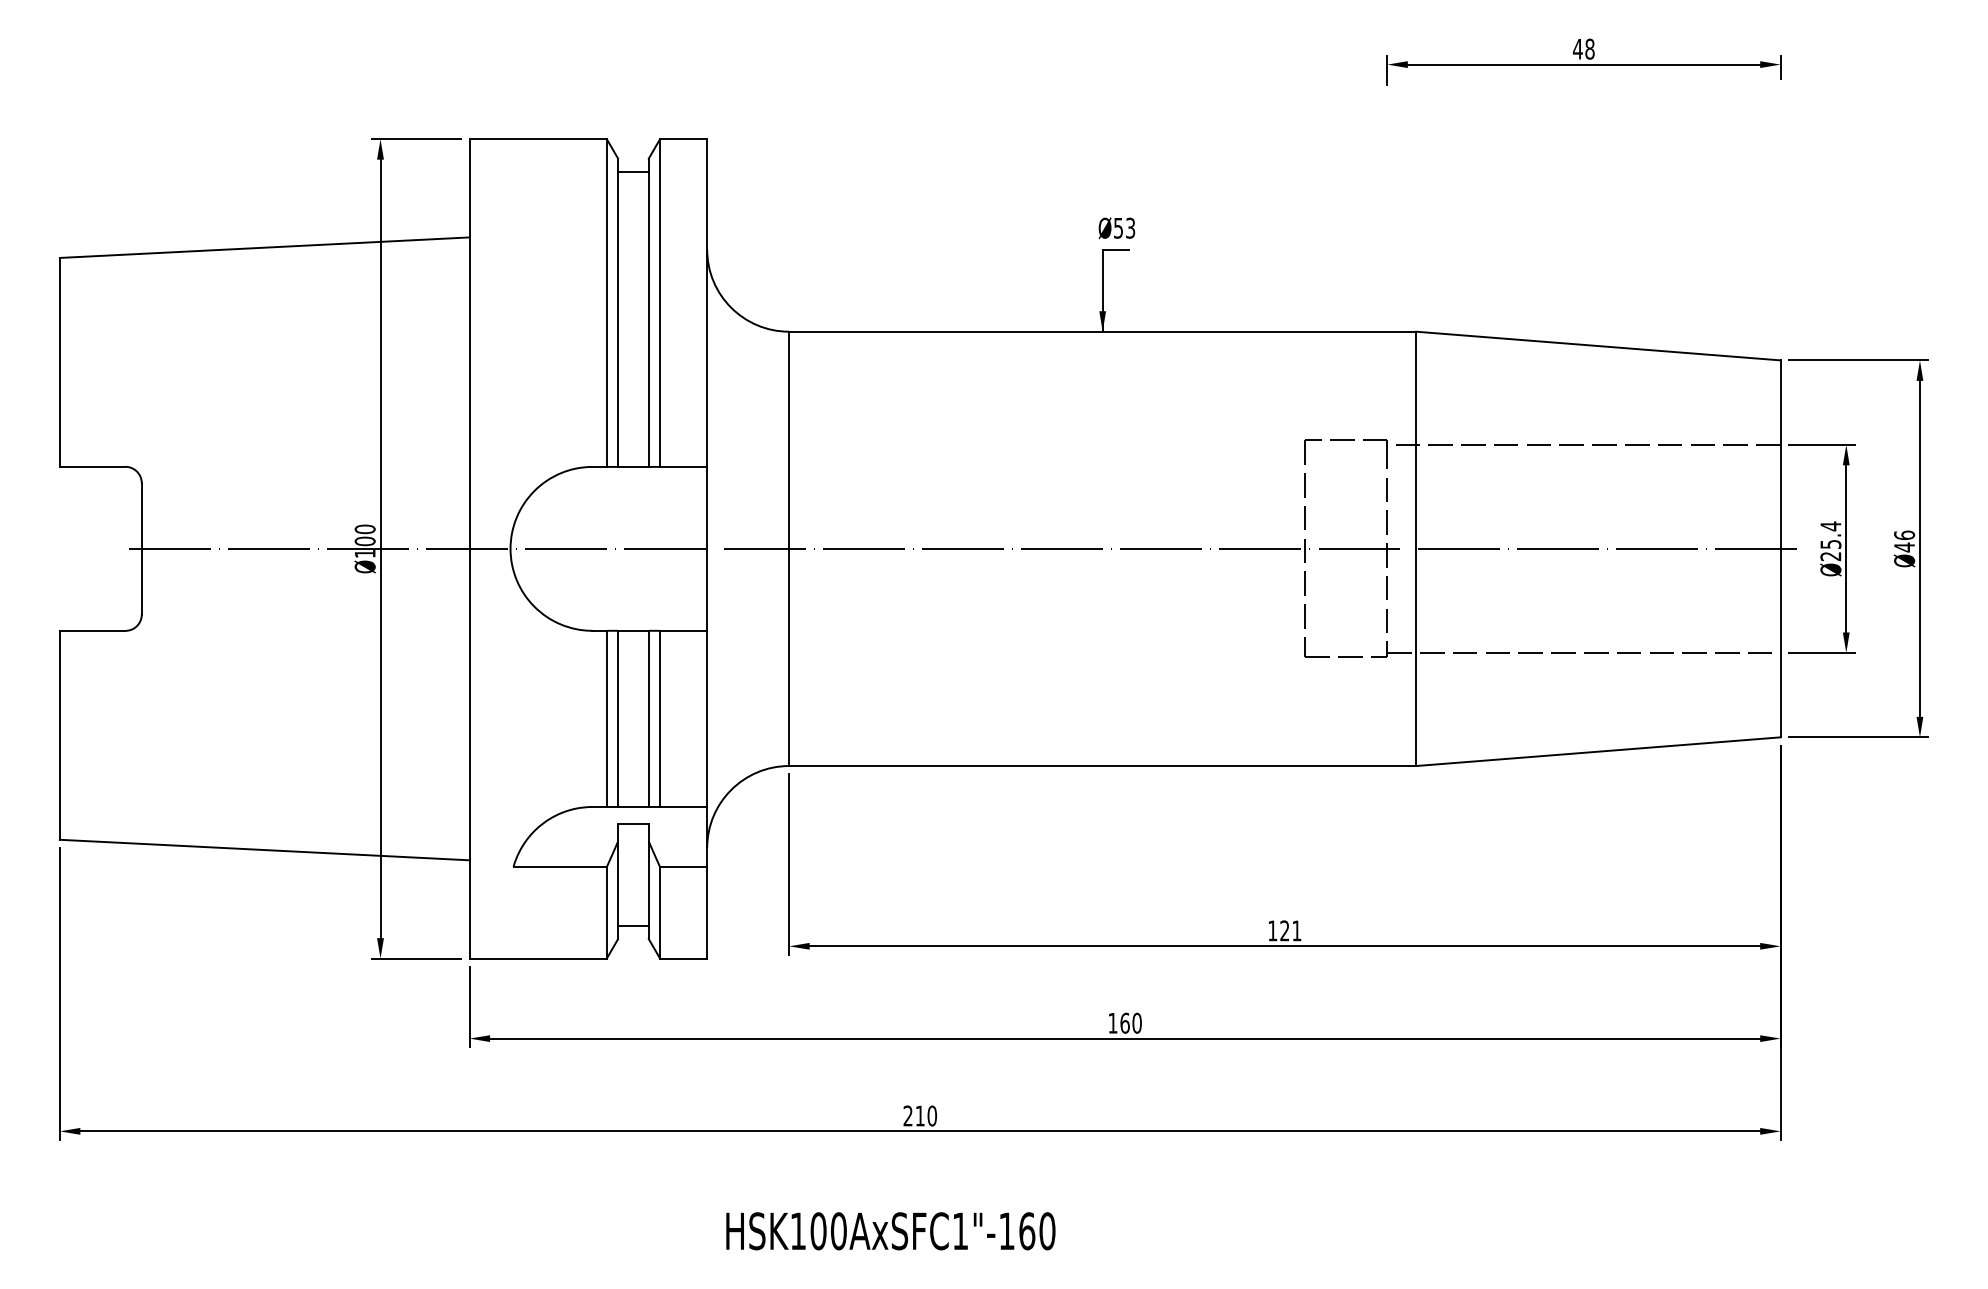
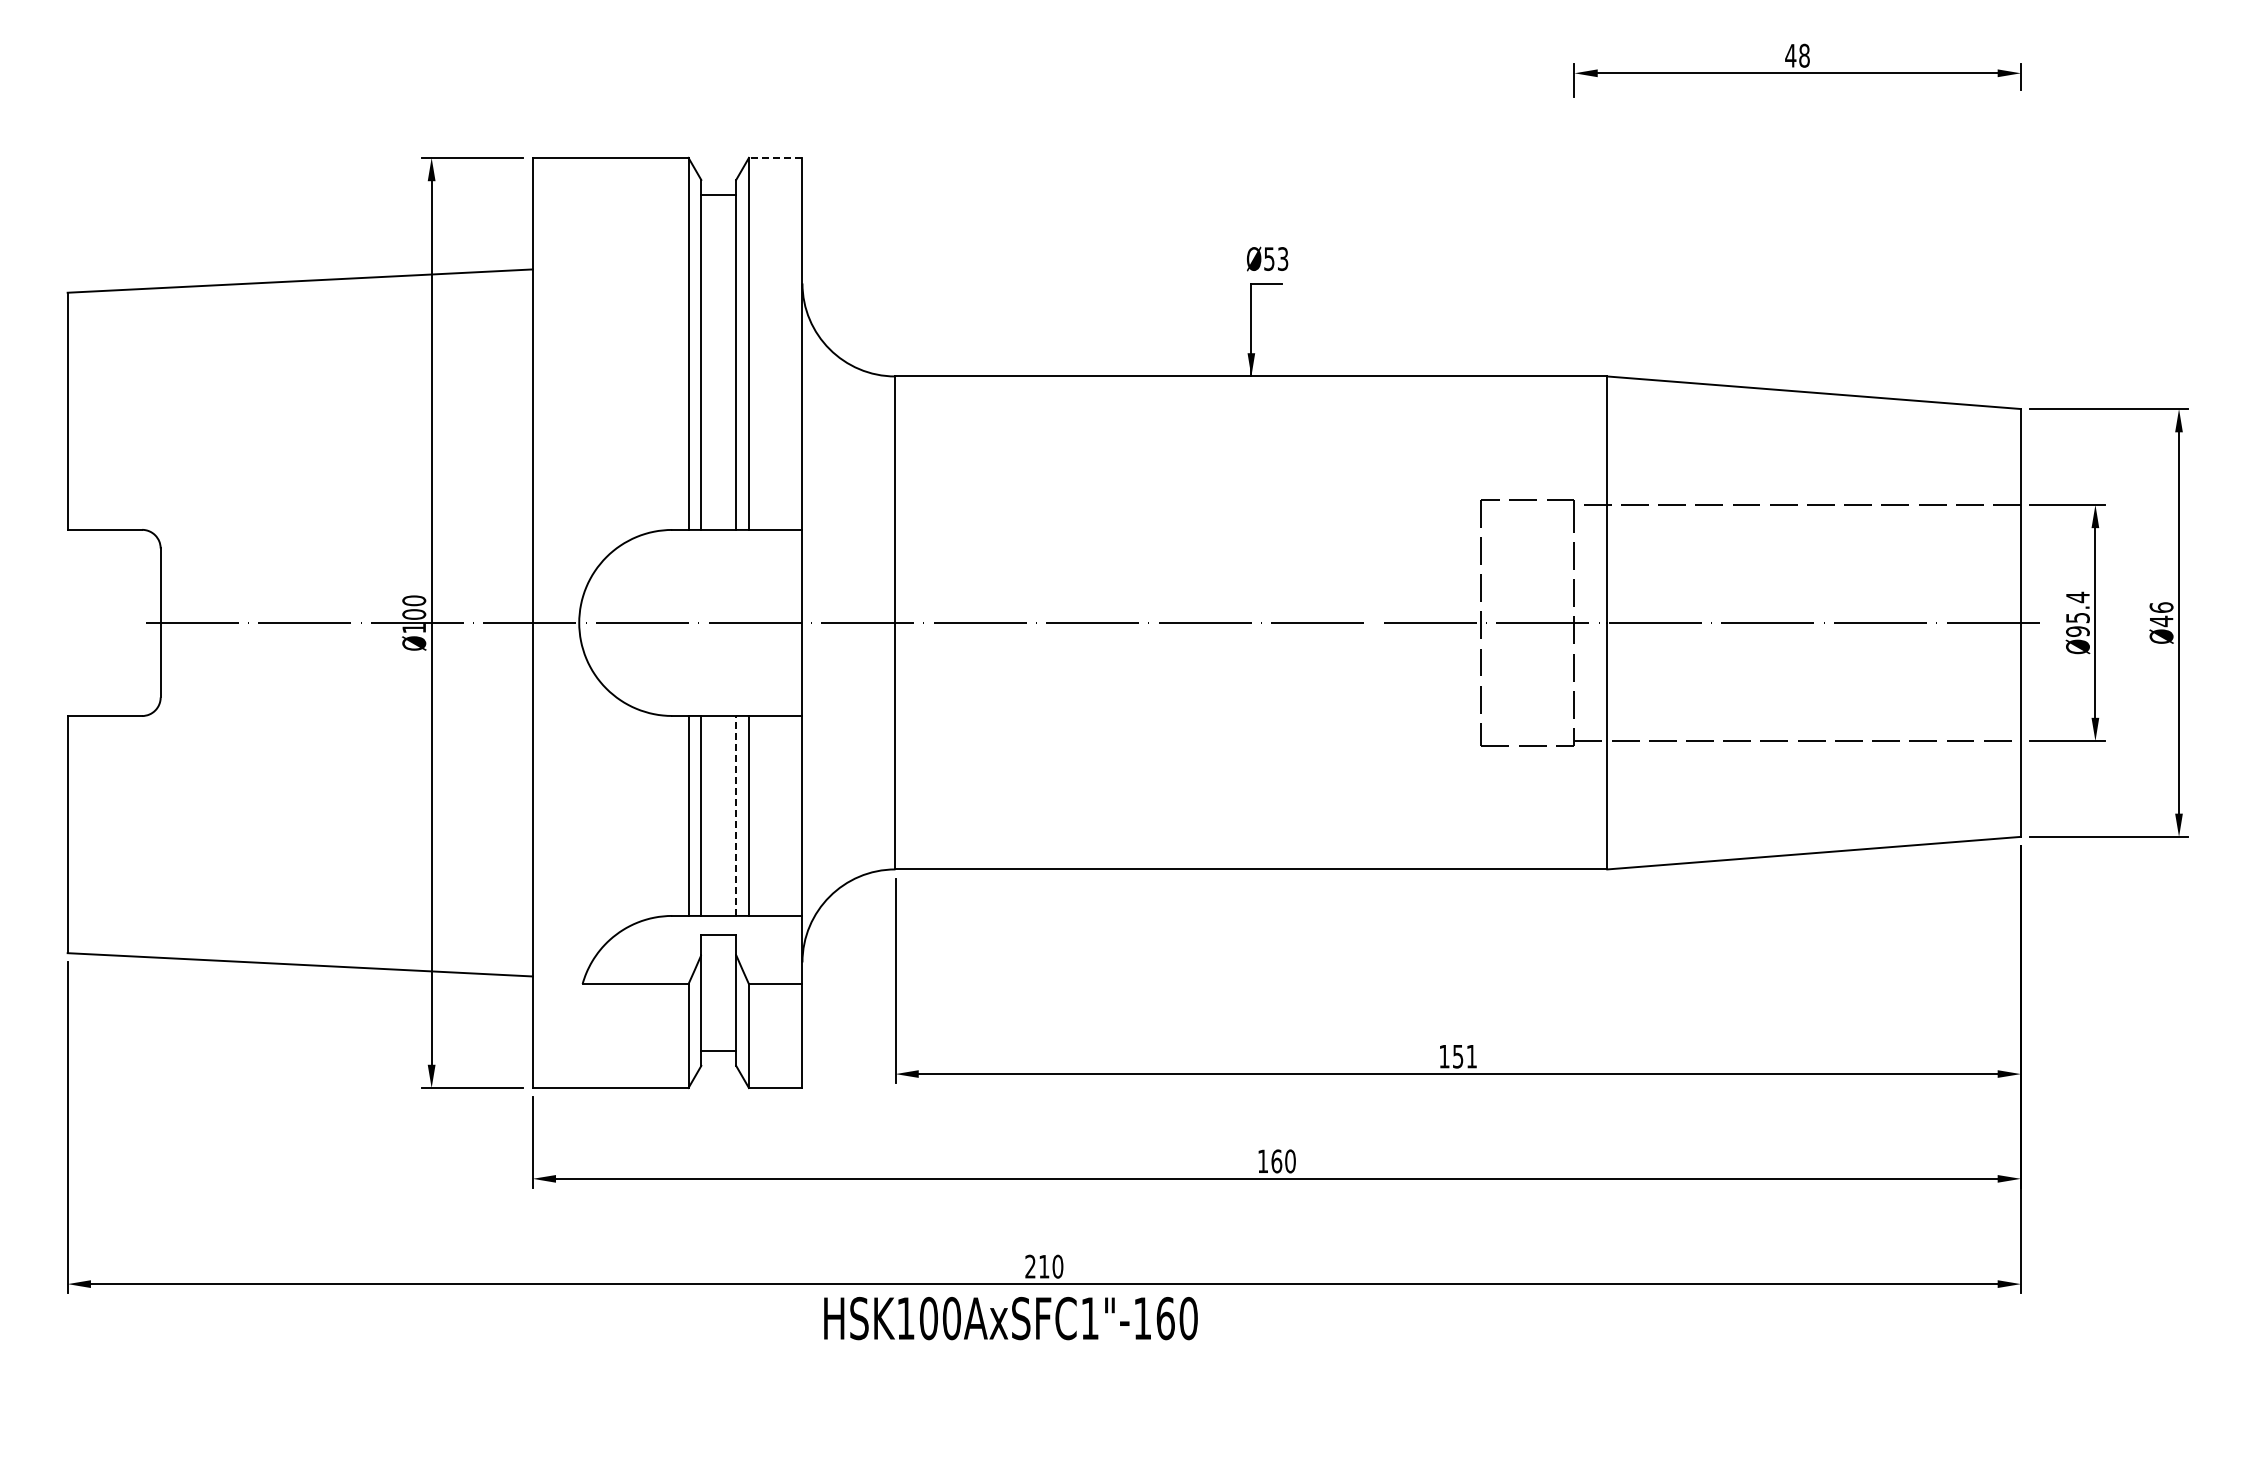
line: (683, 138) -> (775, 157), solid -> dashed
text: (1830, 556) -> (2077, 631), 25.4 -> 95.4
line: (649, 718) -> (736, 815), solid -> dashed
text: (1285, 930) -> (1458, 1056), 121 -> 151
text: (890, 1231) -> (1010, 1318), moved

